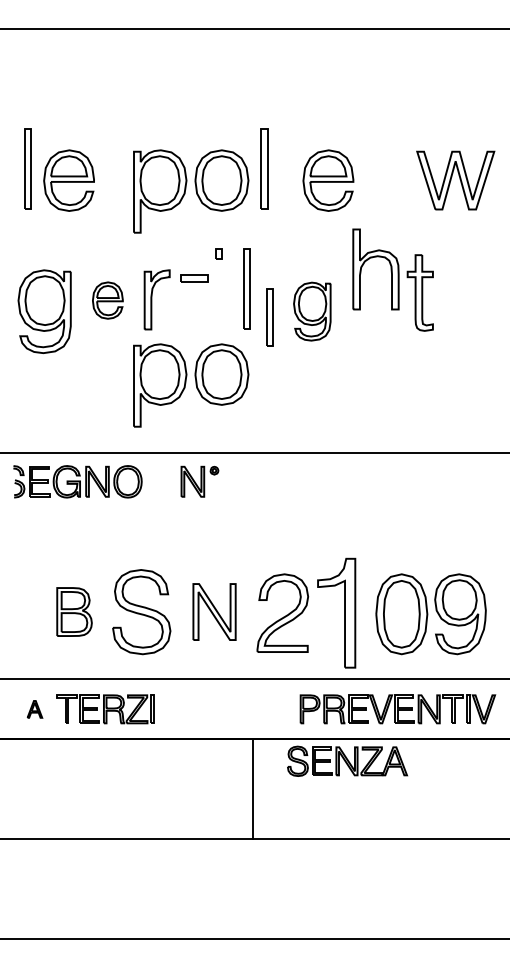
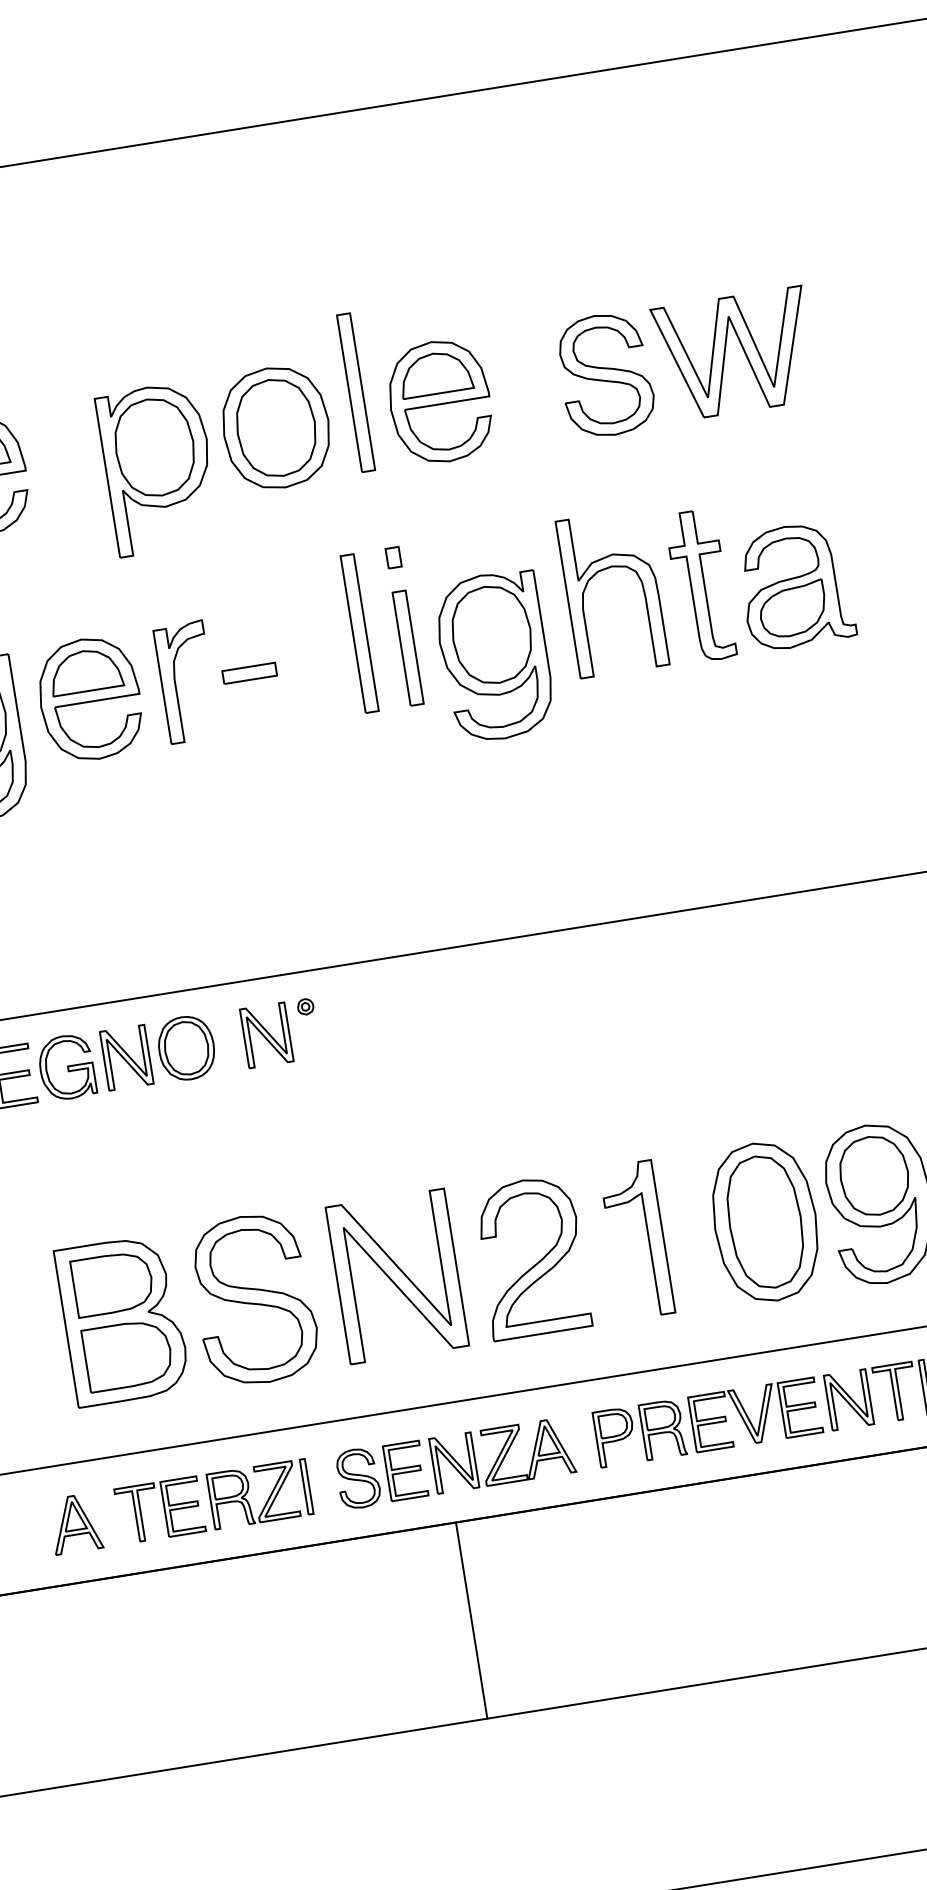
part: (328, 180) -> (440, 401), moved
part: (389, 180) -> (604, 375), added
part: (218, 253) -> (392, 555), moved
part: (372, 258) -> (602, 572), moved
part: (194, 278) -> (250, 673), moved
part: (107, 300) -> (89, 699), size x1.67
part: (467, 300) -> (795, 585), added
part: (312, 311) -> (495, 656), size x1.43
part: (269, 317) -> (407, 648), moved
part: (191, 385) -> (280, 839), removed
part: (199, 481) -> (279, 1032), moved
part: (74, 611) -> (122, 1319), size x1.67
part: (214, 611) -> (397, 1275), size x1.43
part: (336, 612) -> (636, 1239), size x0.71
part: (34, 709) -> (74, 1524), size x1.67
part: (347, 760) -> (455, 1461), moved
line: (253, 788) -> (472, 1619), moved

